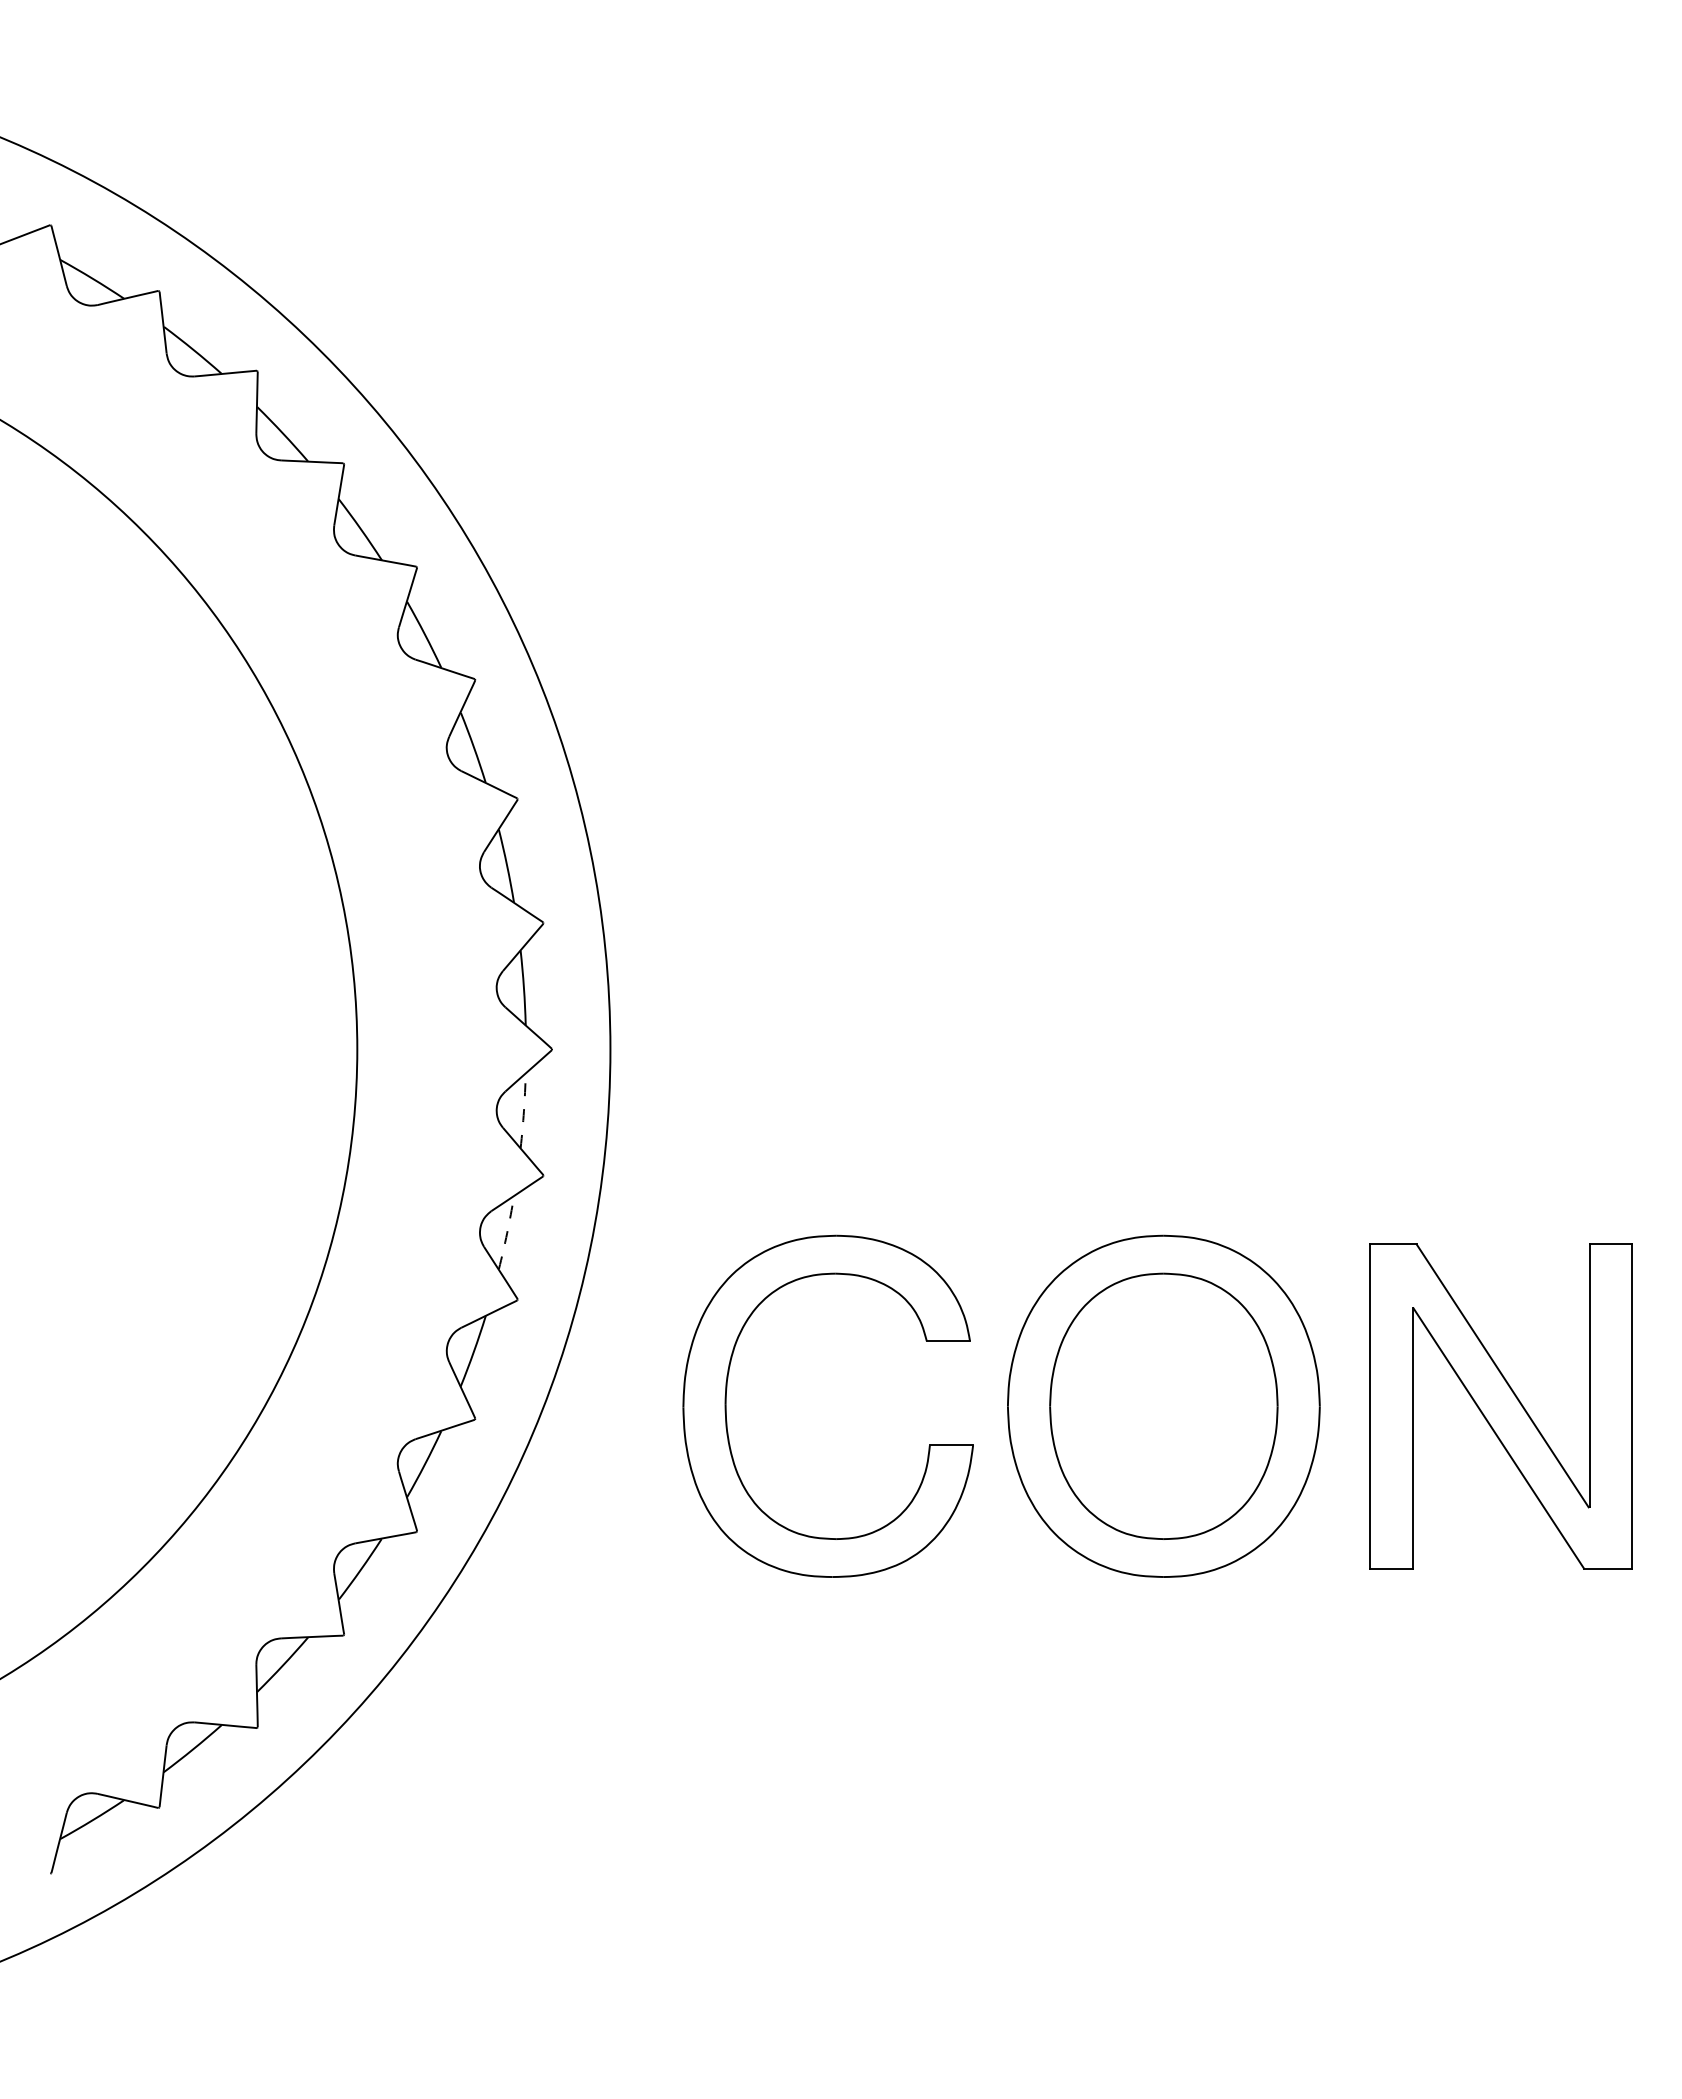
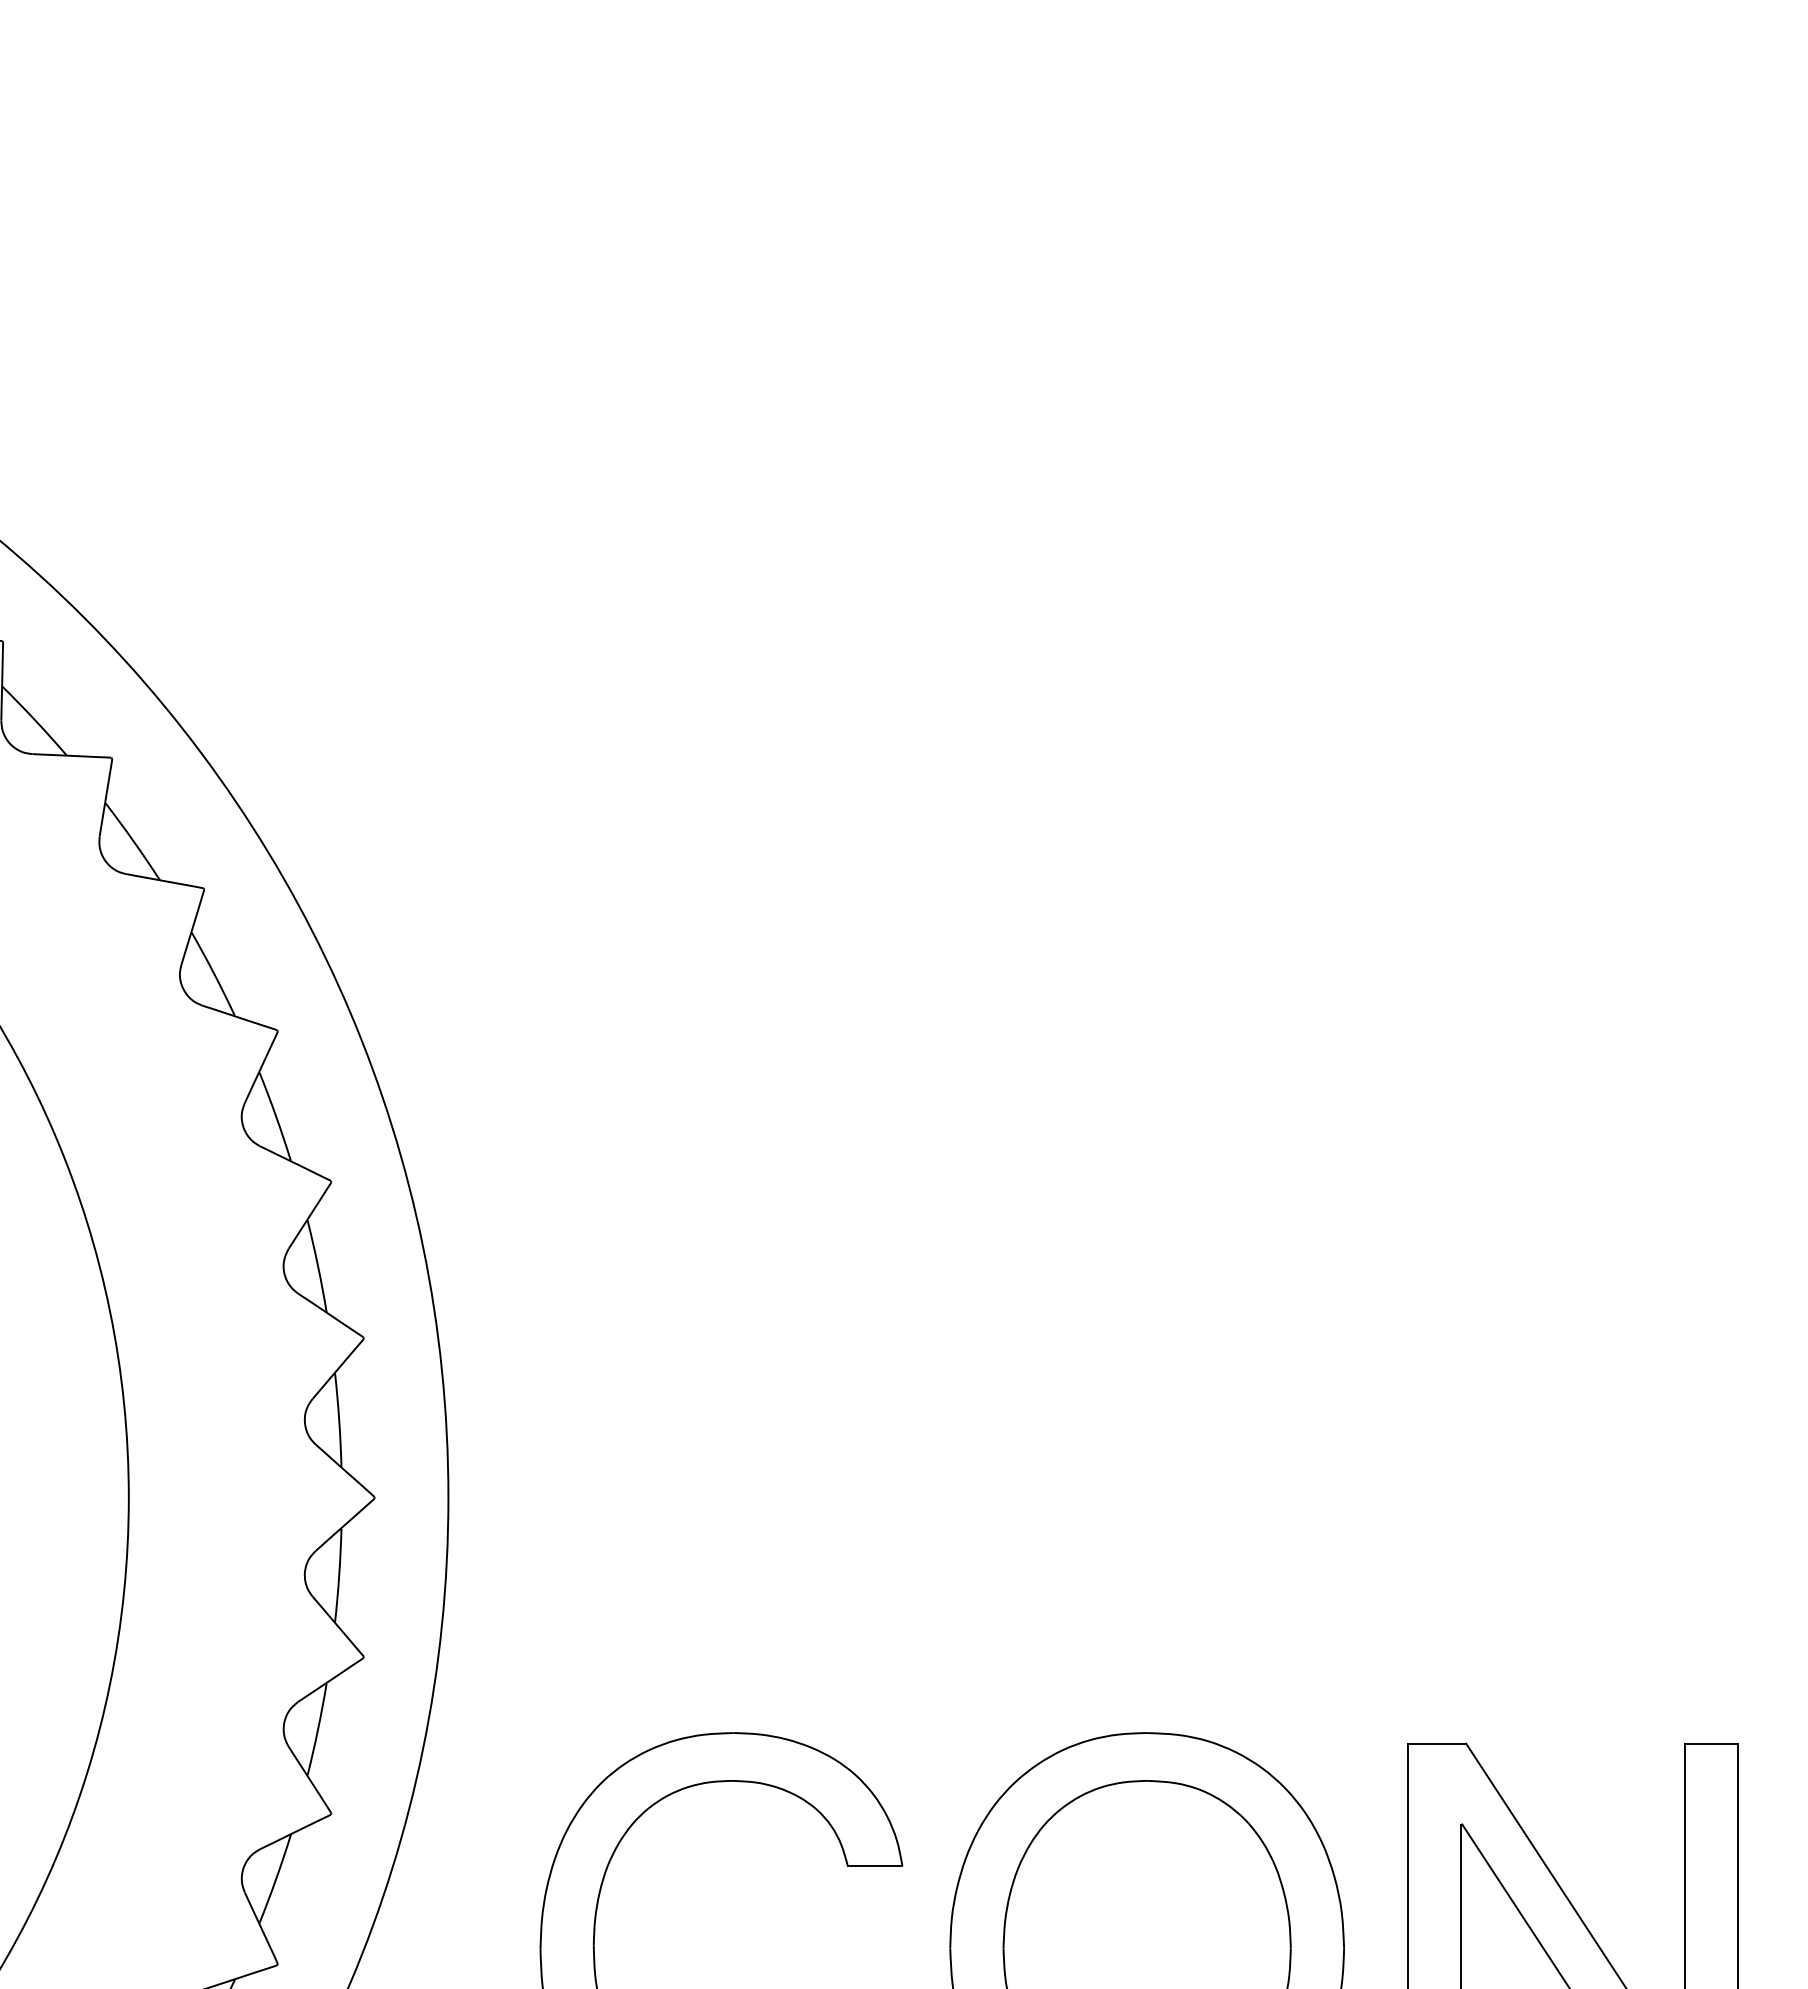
arc: (523, 1111) -> (338, 1576), dashed -> solid
arc: (507, 1233) -> (318, 1730), dashed -> solid

